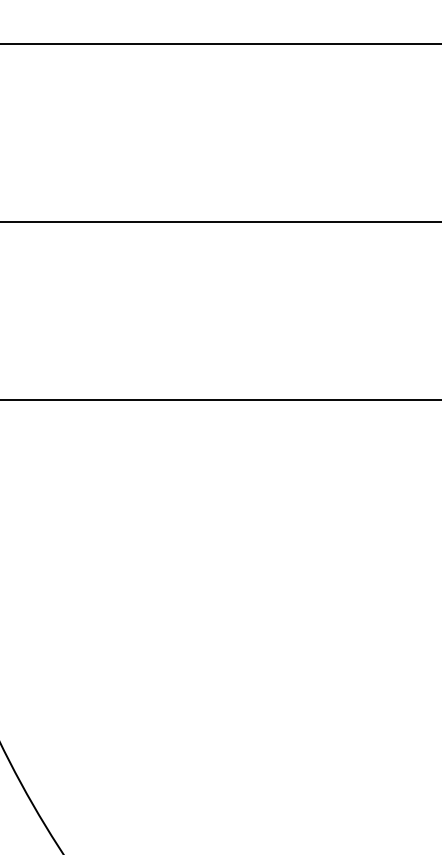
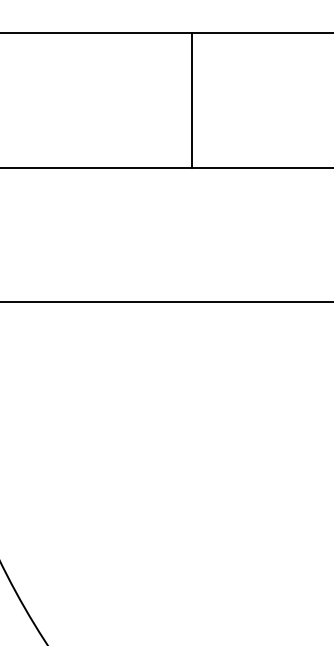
line: (254, 131) -> (192, 99), added

